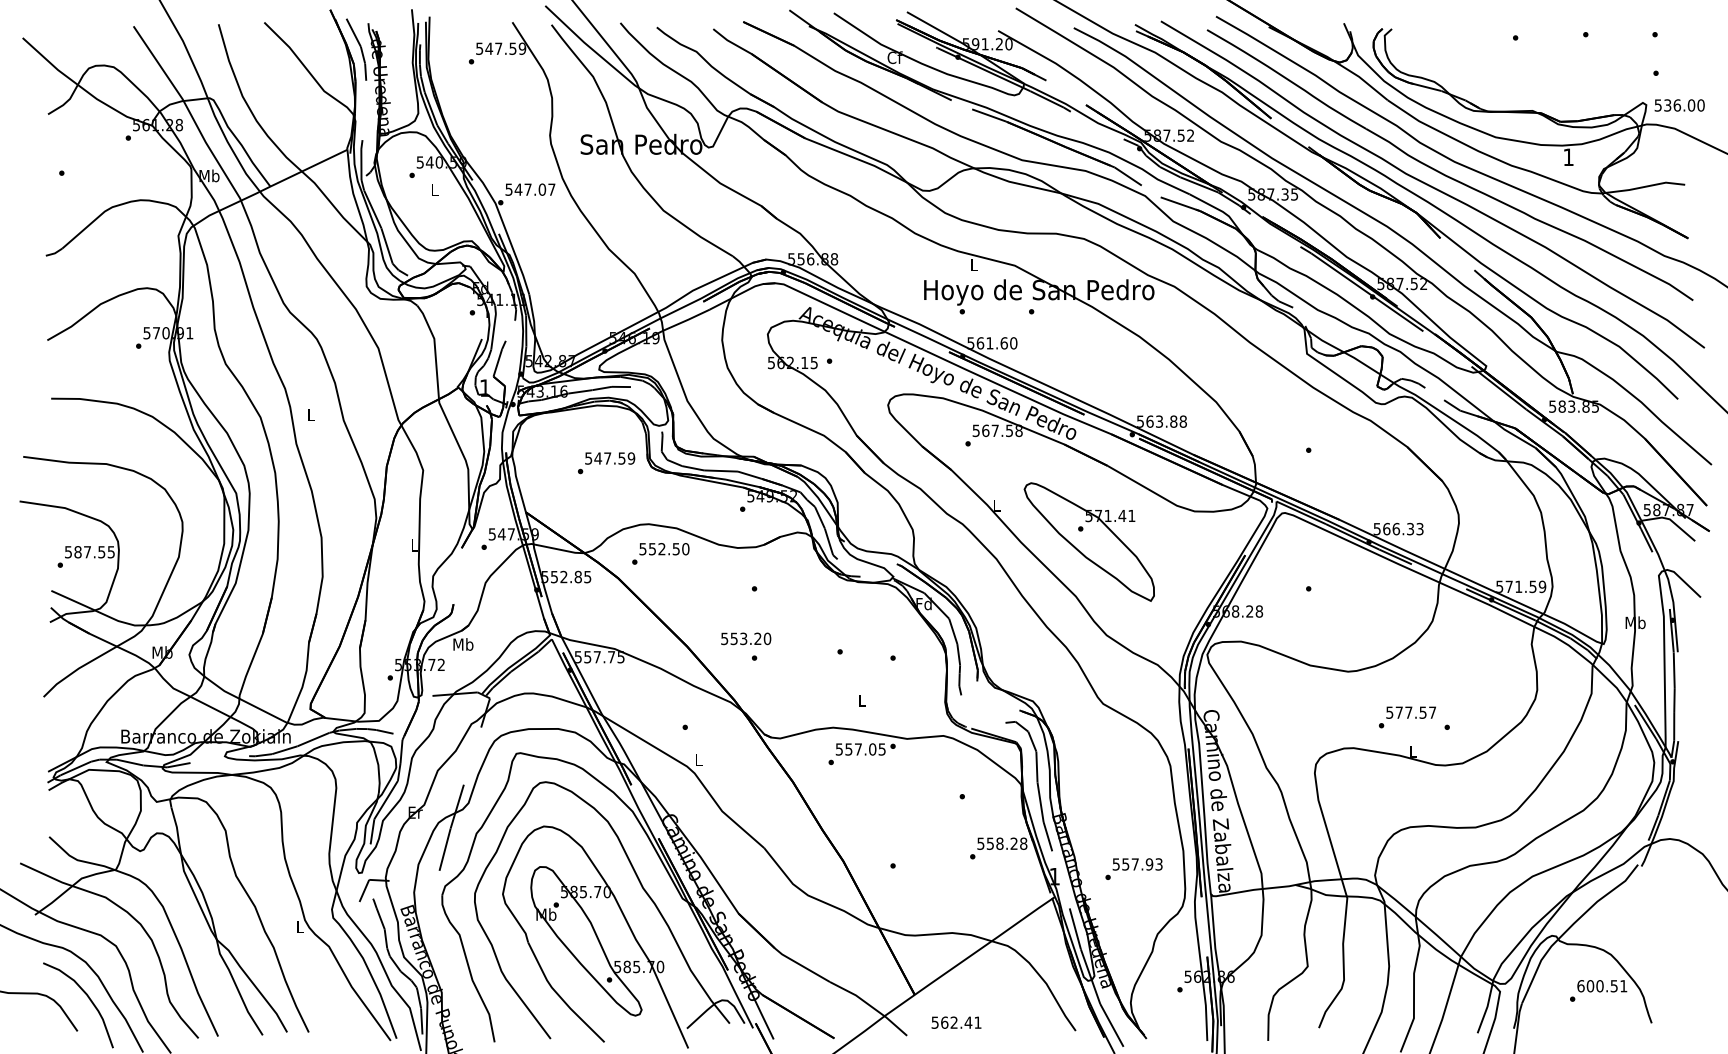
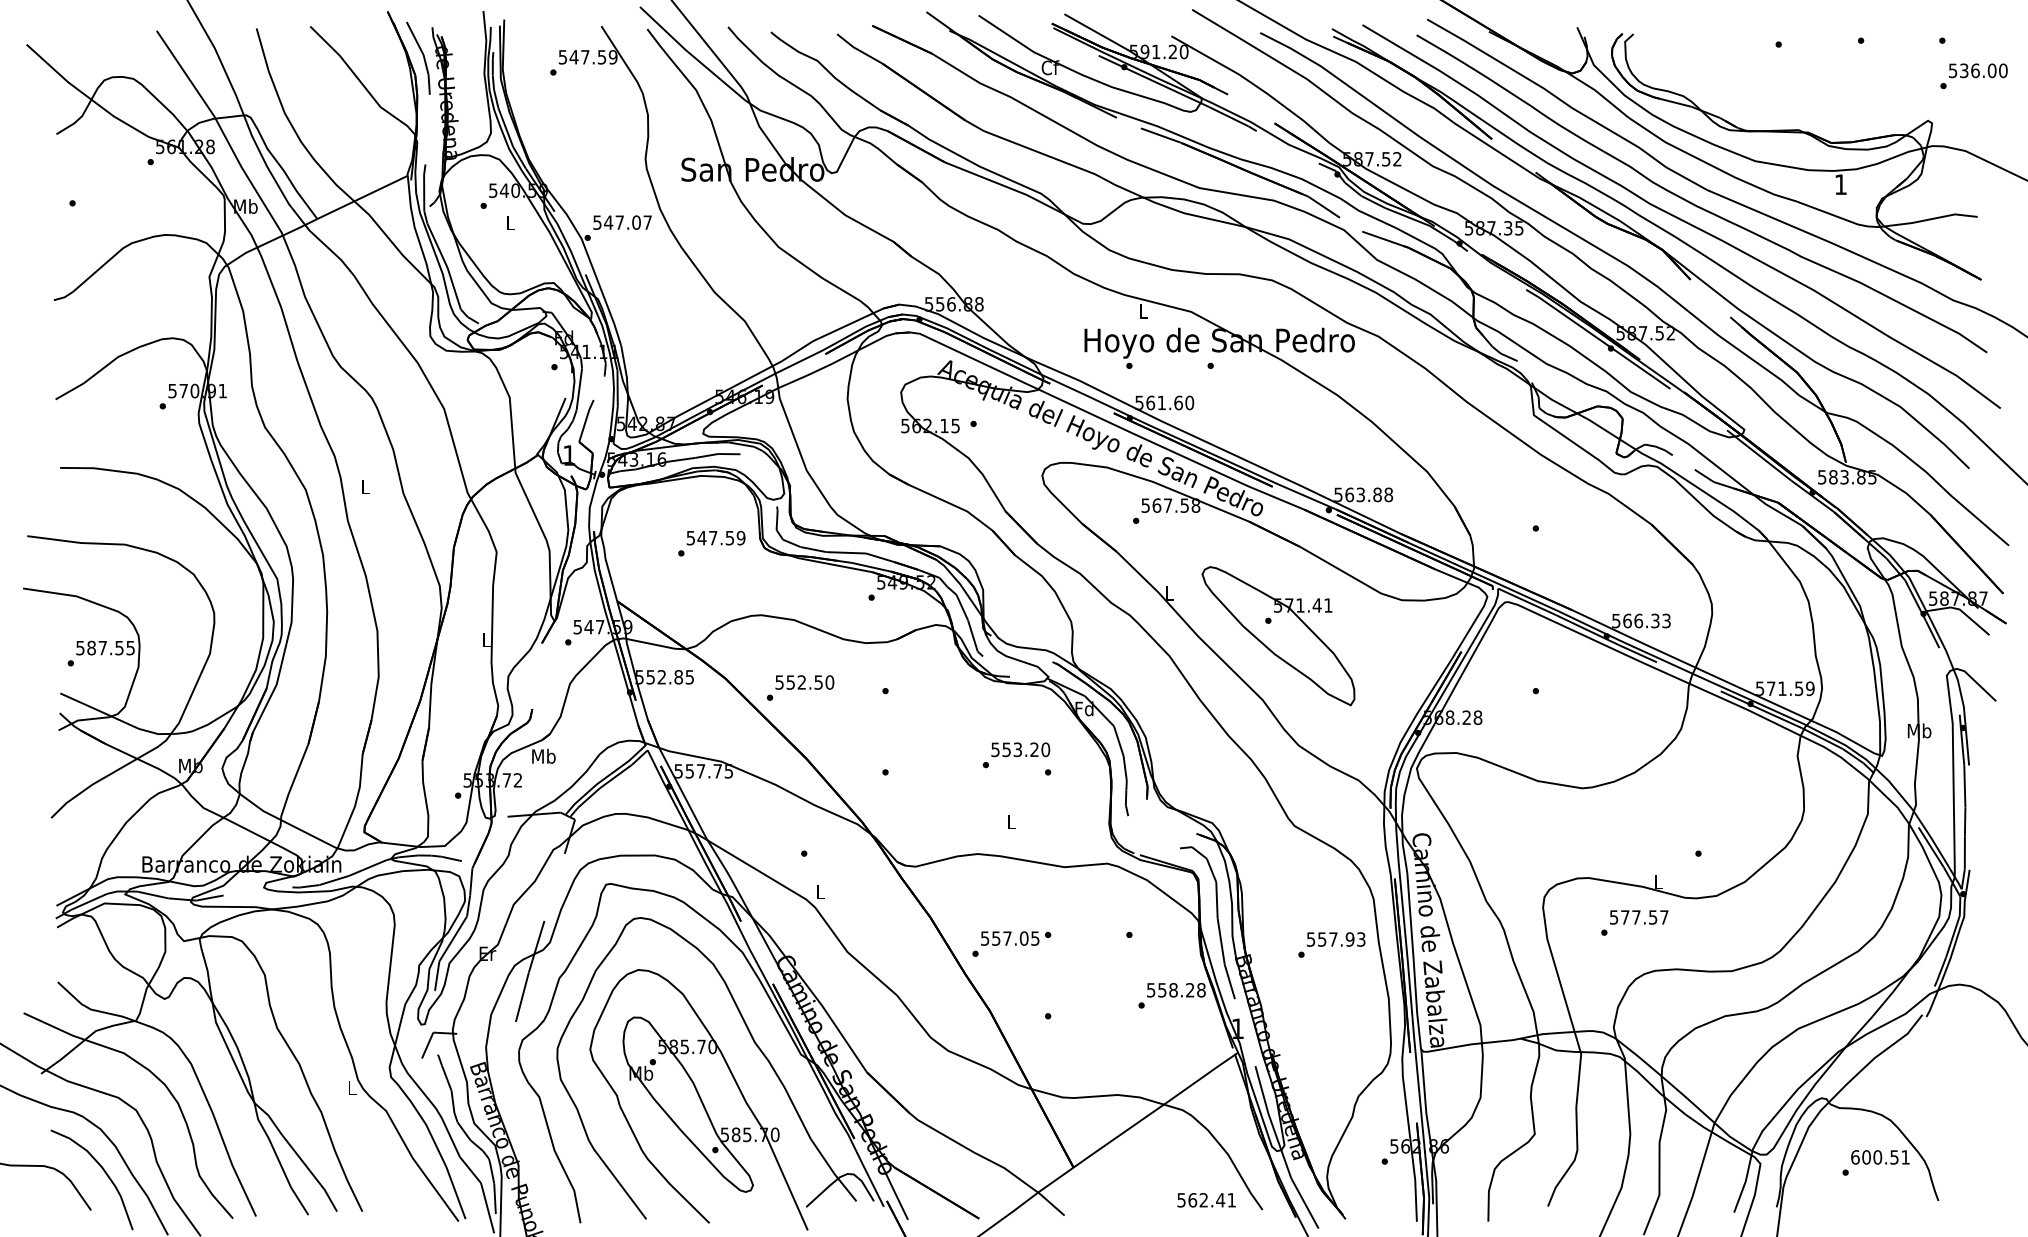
text: (1679, 105) -> (1978, 70), moved
text: (660, 553) -> (800, 687), moved
text: (745, 638) -> (1020, 749), moved
text: (1407, 717) -> (1634, 922), moved
text: (861, 753) -> (1011, 943), moved
text: (1133, 868) -> (1331, 944), moved
text: (956, 1022) -> (1206, 1200), moved

